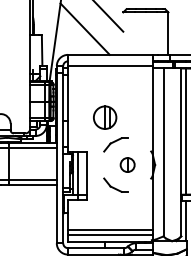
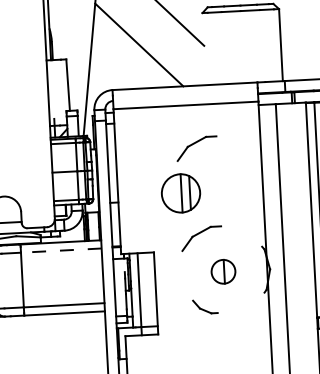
part: (115, 91) -> (196, 148), added
line: (33, 147) -> (62, 250), solid -> dashed
part: (115, 184) -> (204, 305), size x0.6

